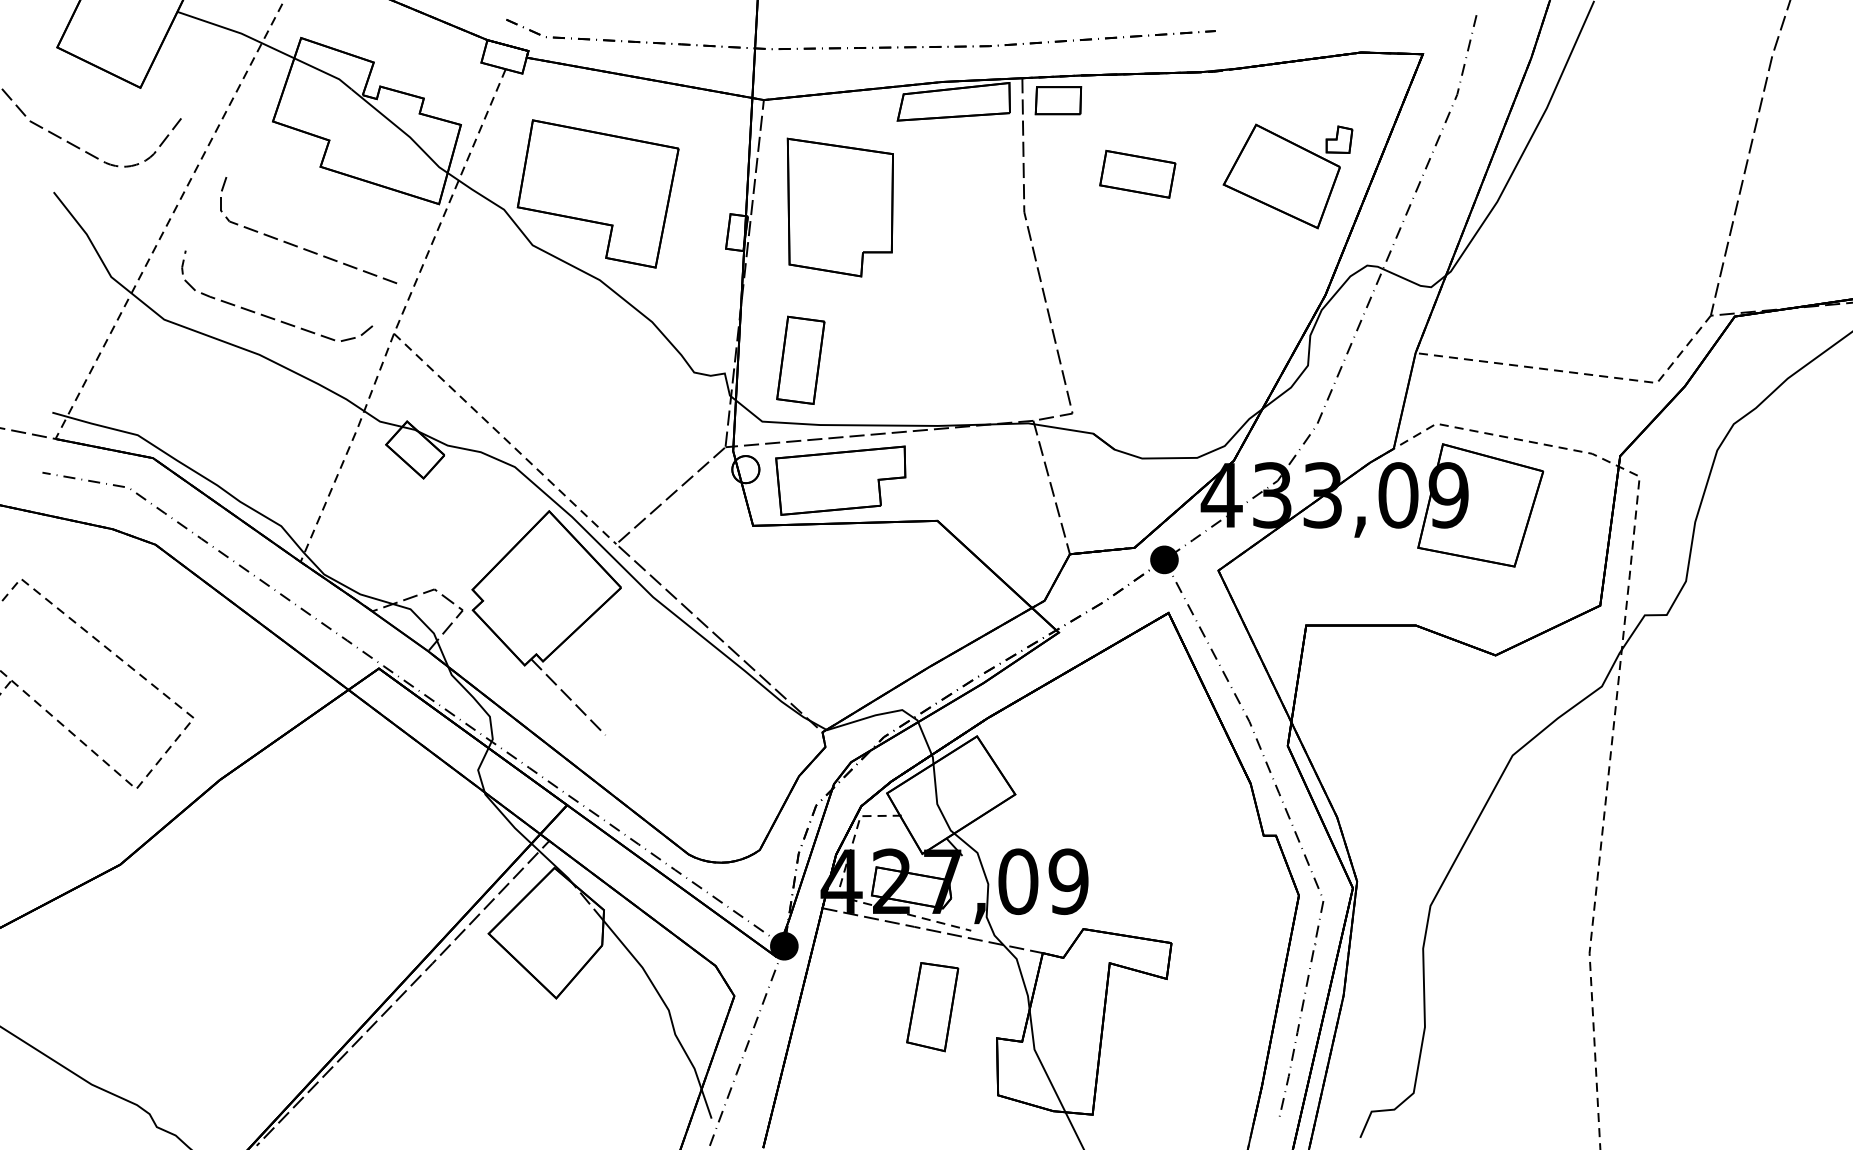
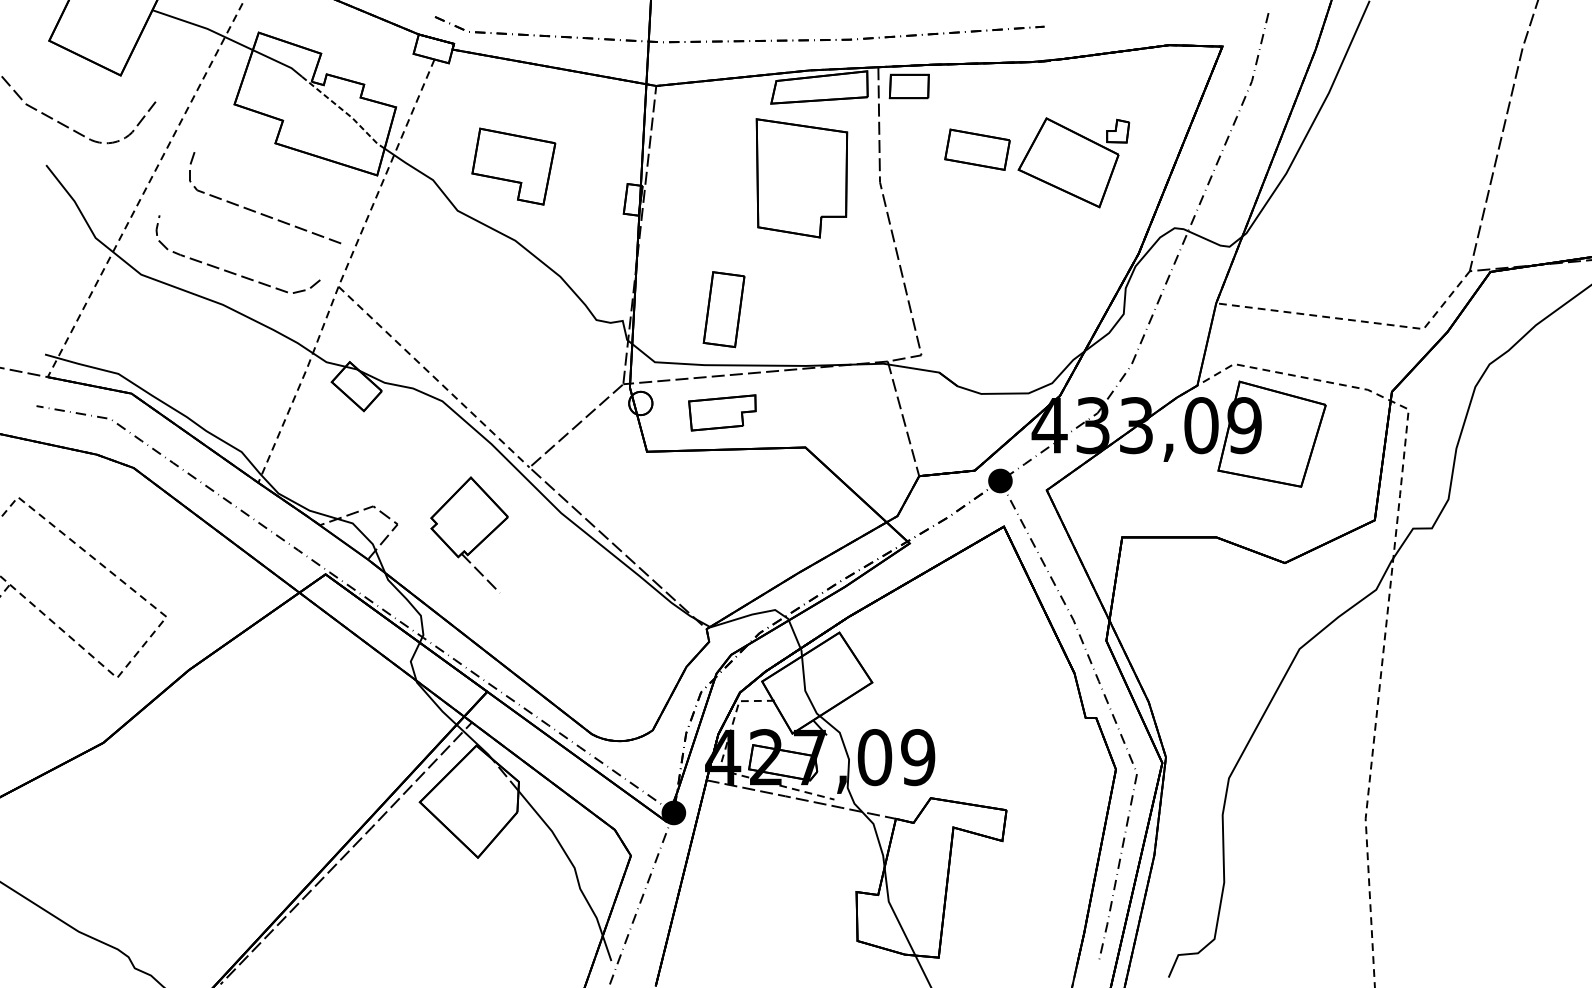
line: (402, 131) -> (345, 112), solid -> dashed
part: (1287, 176) -> (1073, 162), moved
part: (597, 193) -> (513, 166), size x0.6
part: (839, 207) -> (801, 178), moved
part: (800, 359) -> (723, 308), moved
part: (840, 480) -> (722, 412), size x0.6
part: (546, 622) -> (469, 534), size x0.6
part: (932, 1007) -> (801, 865), removed

